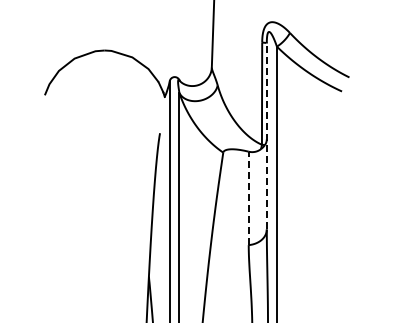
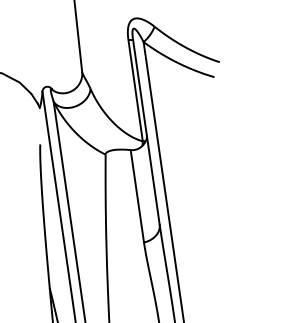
line: (266, 135) -> (145, 131), dashed -> solid
line: (248, 198) -> (137, 196), dashed -> solid

